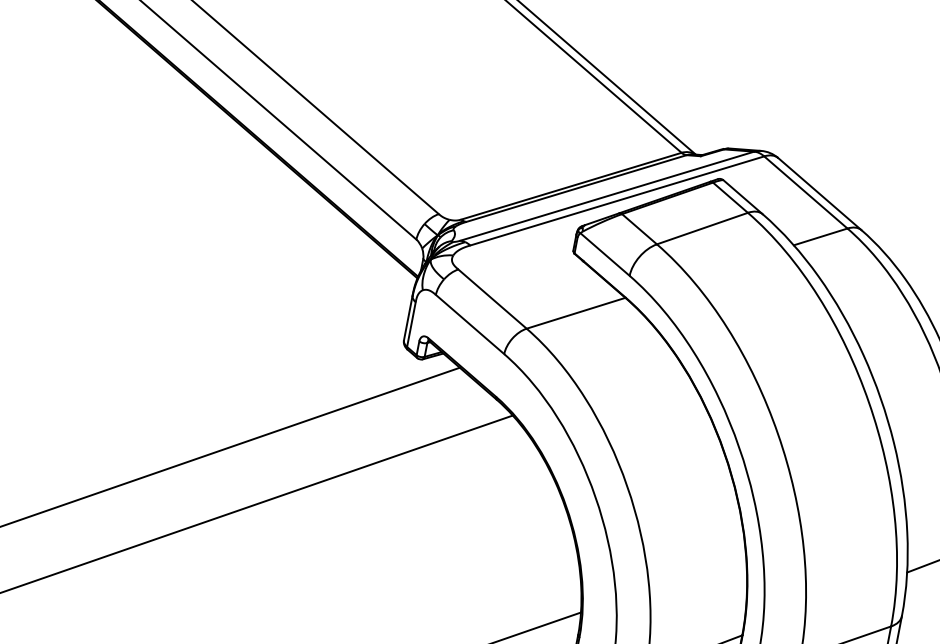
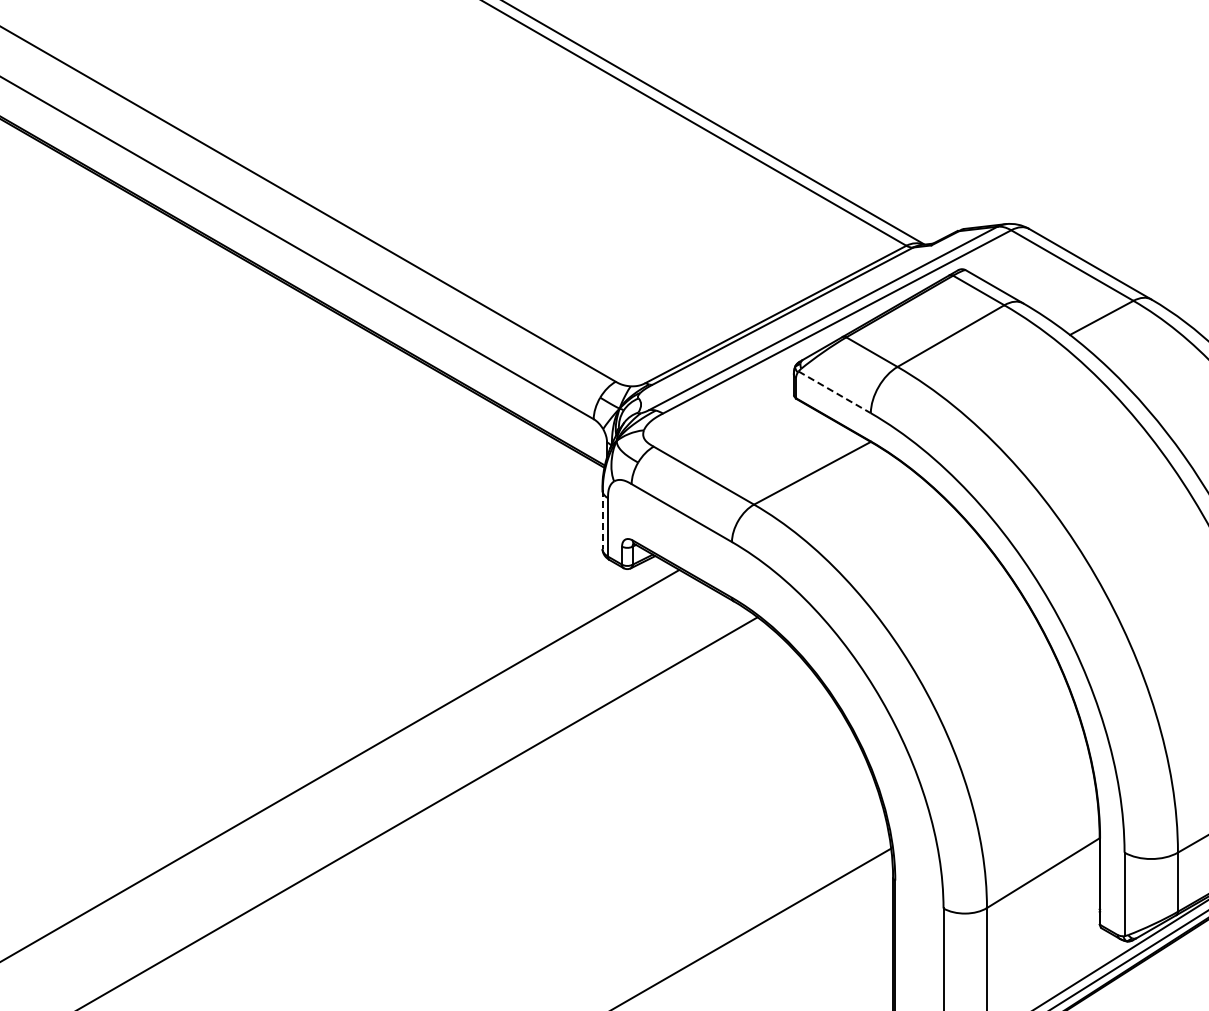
line: (604, 254) -> (834, 392), solid -> dashed
line: (408, 318) -> (602, 520), solid -> dashed

